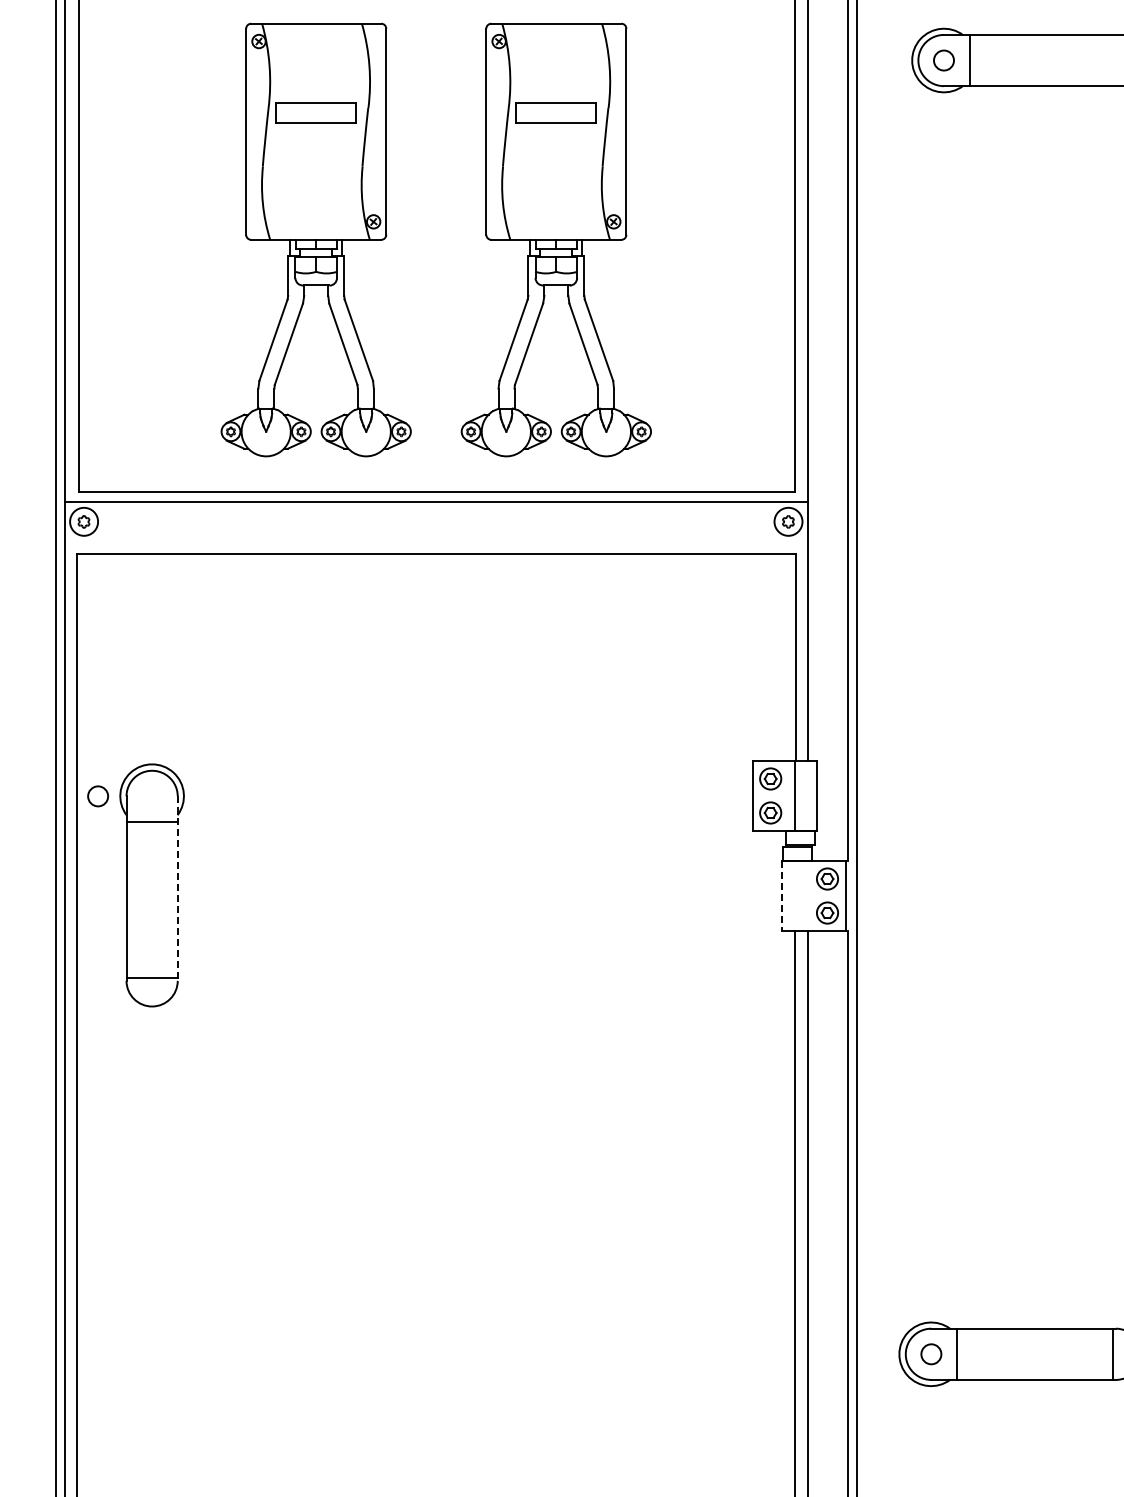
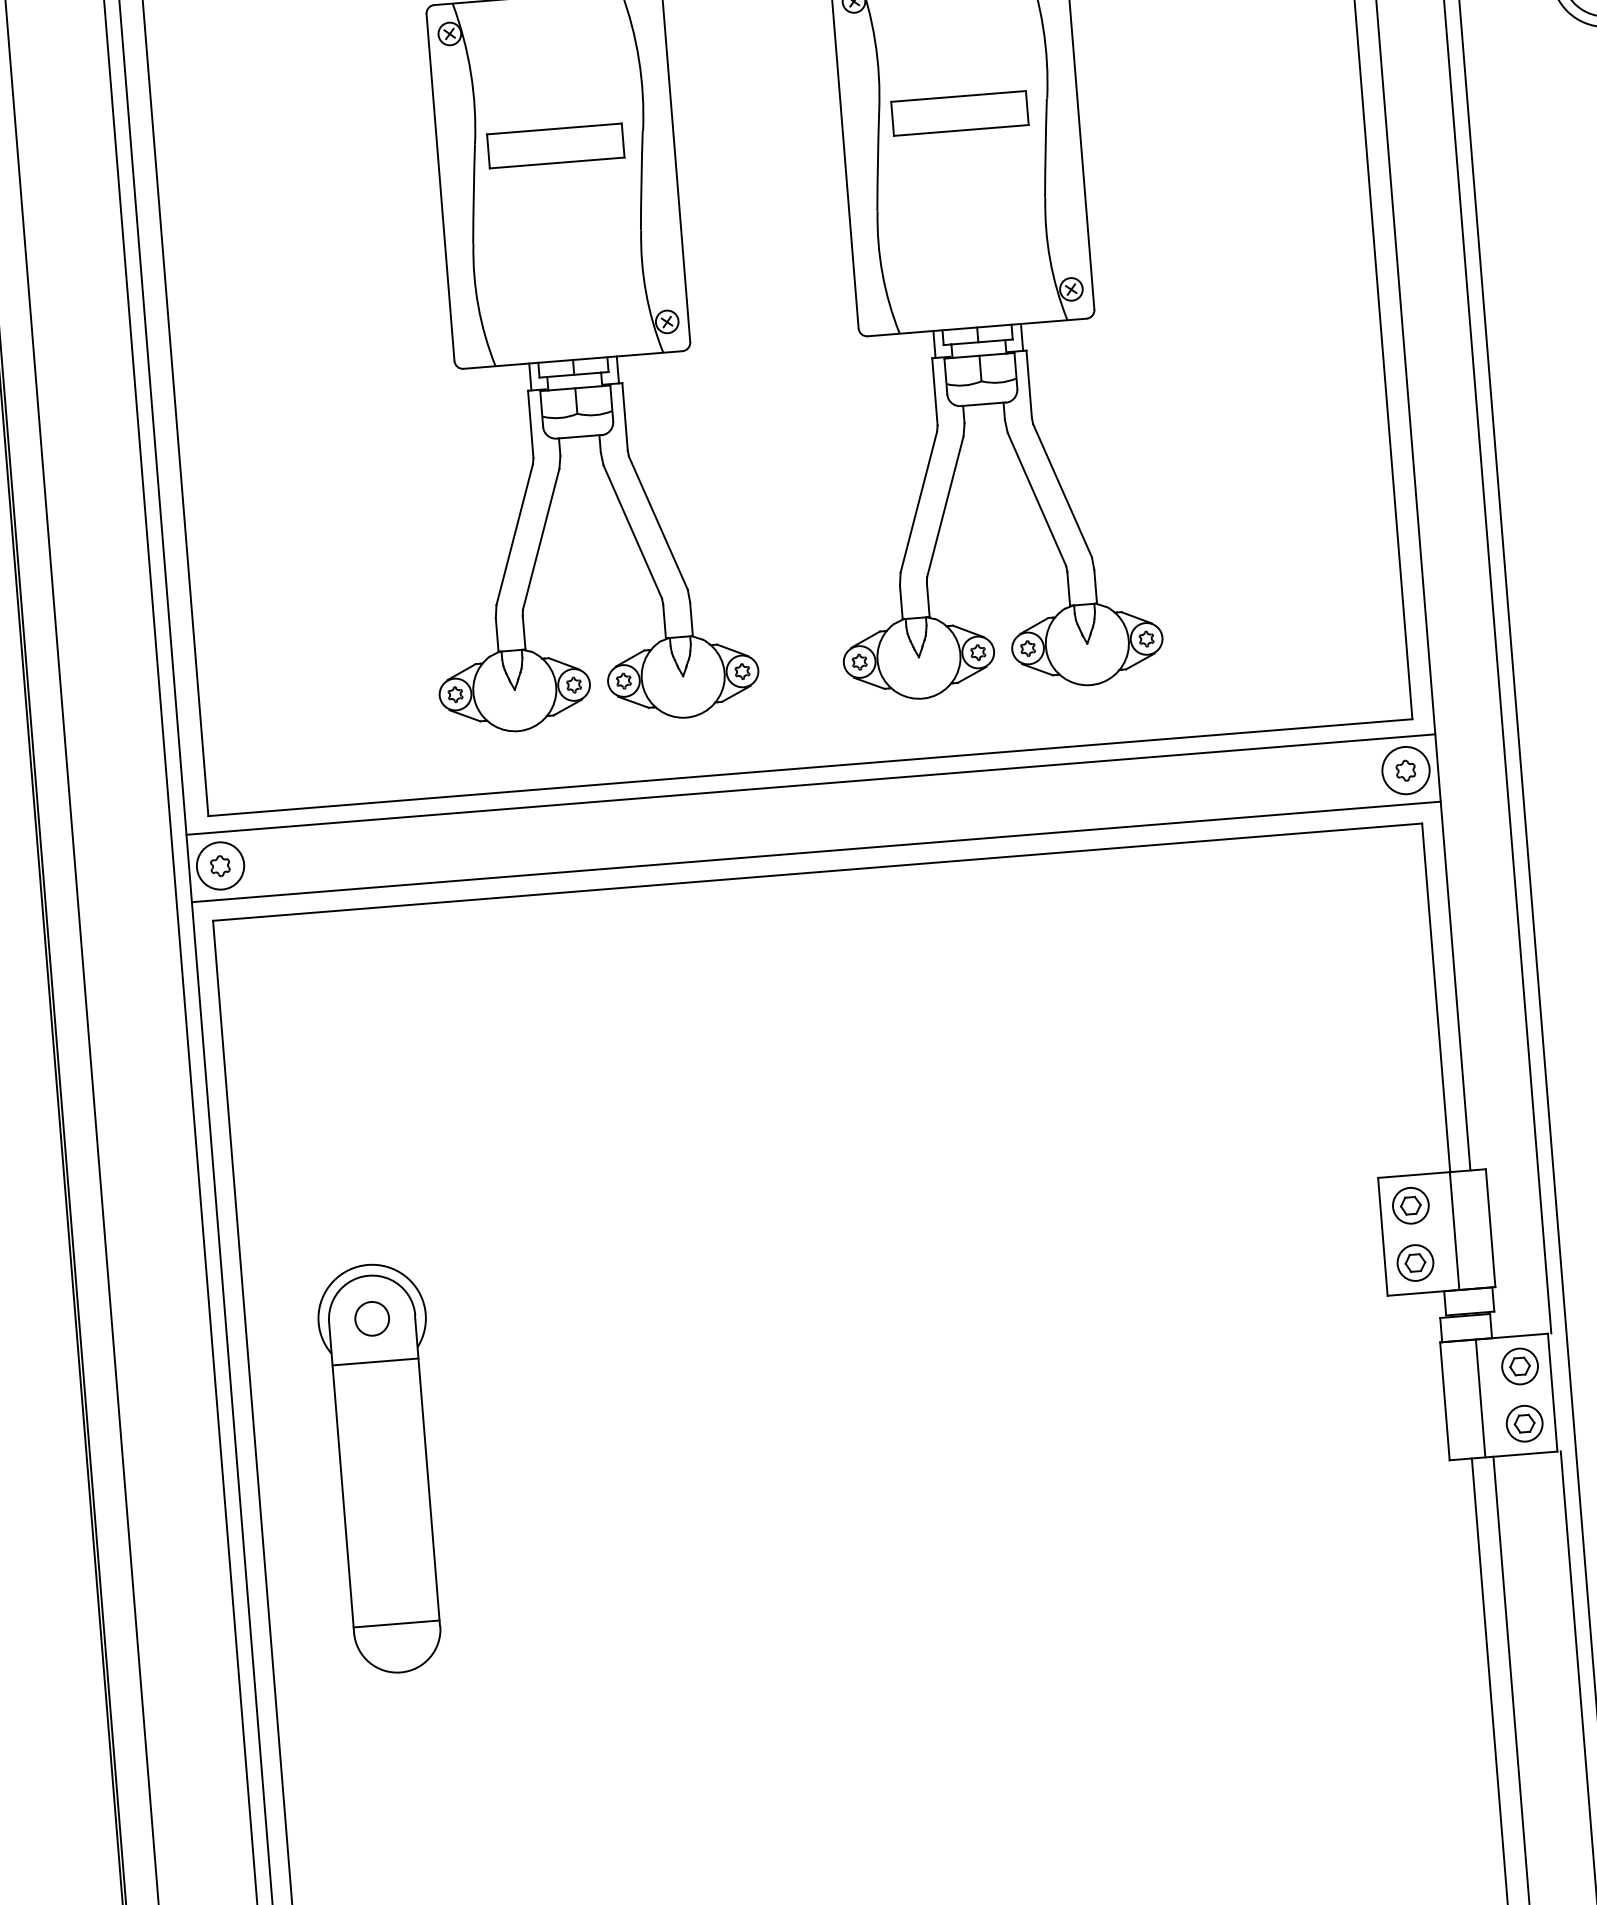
line: (436, 541) -> (816, 851), added
circle: (97, 796) -> (371, 1319), moved
line: (177, 889) -> (427, 1472), dashed -> solid
line: (781, 896) -> (1444, 1402), dashed -> solid
line: (802, 896) -> (1480, 1399), added

